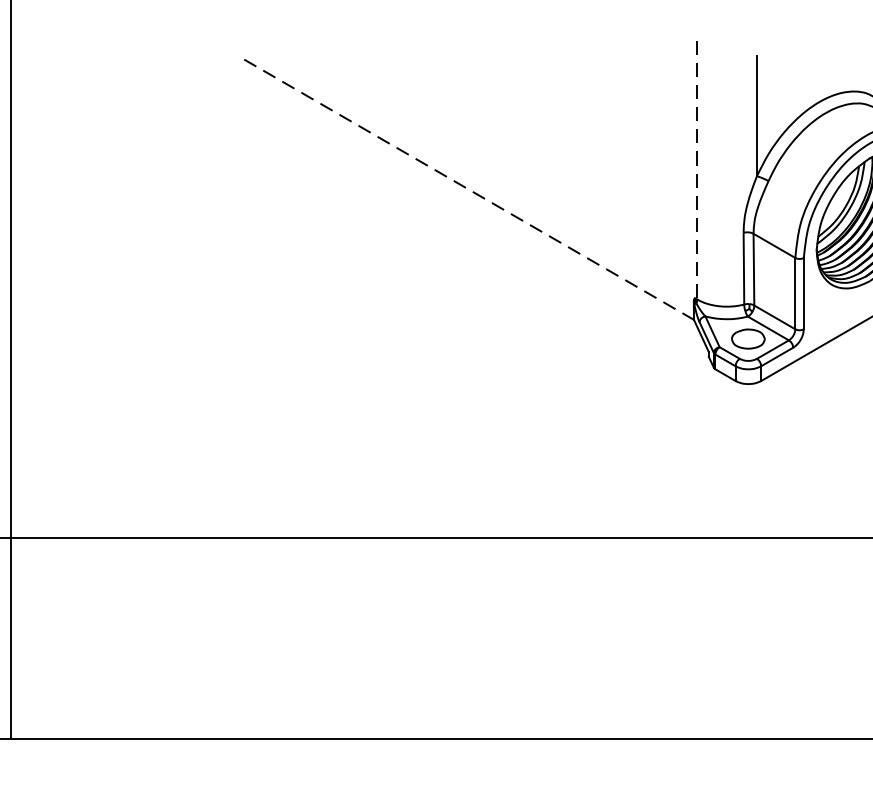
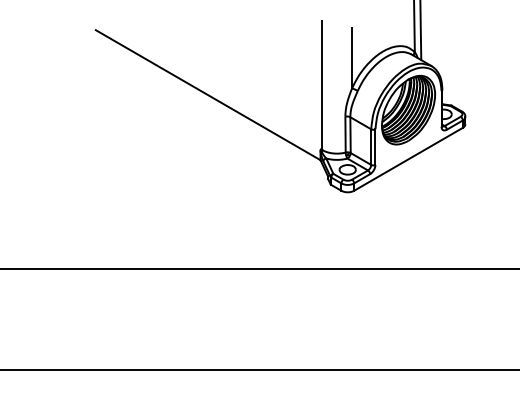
line: (697, 172) -> (322, 86), dashed -> solid
line: (469, 190) -> (208, 95), dashed -> solid

